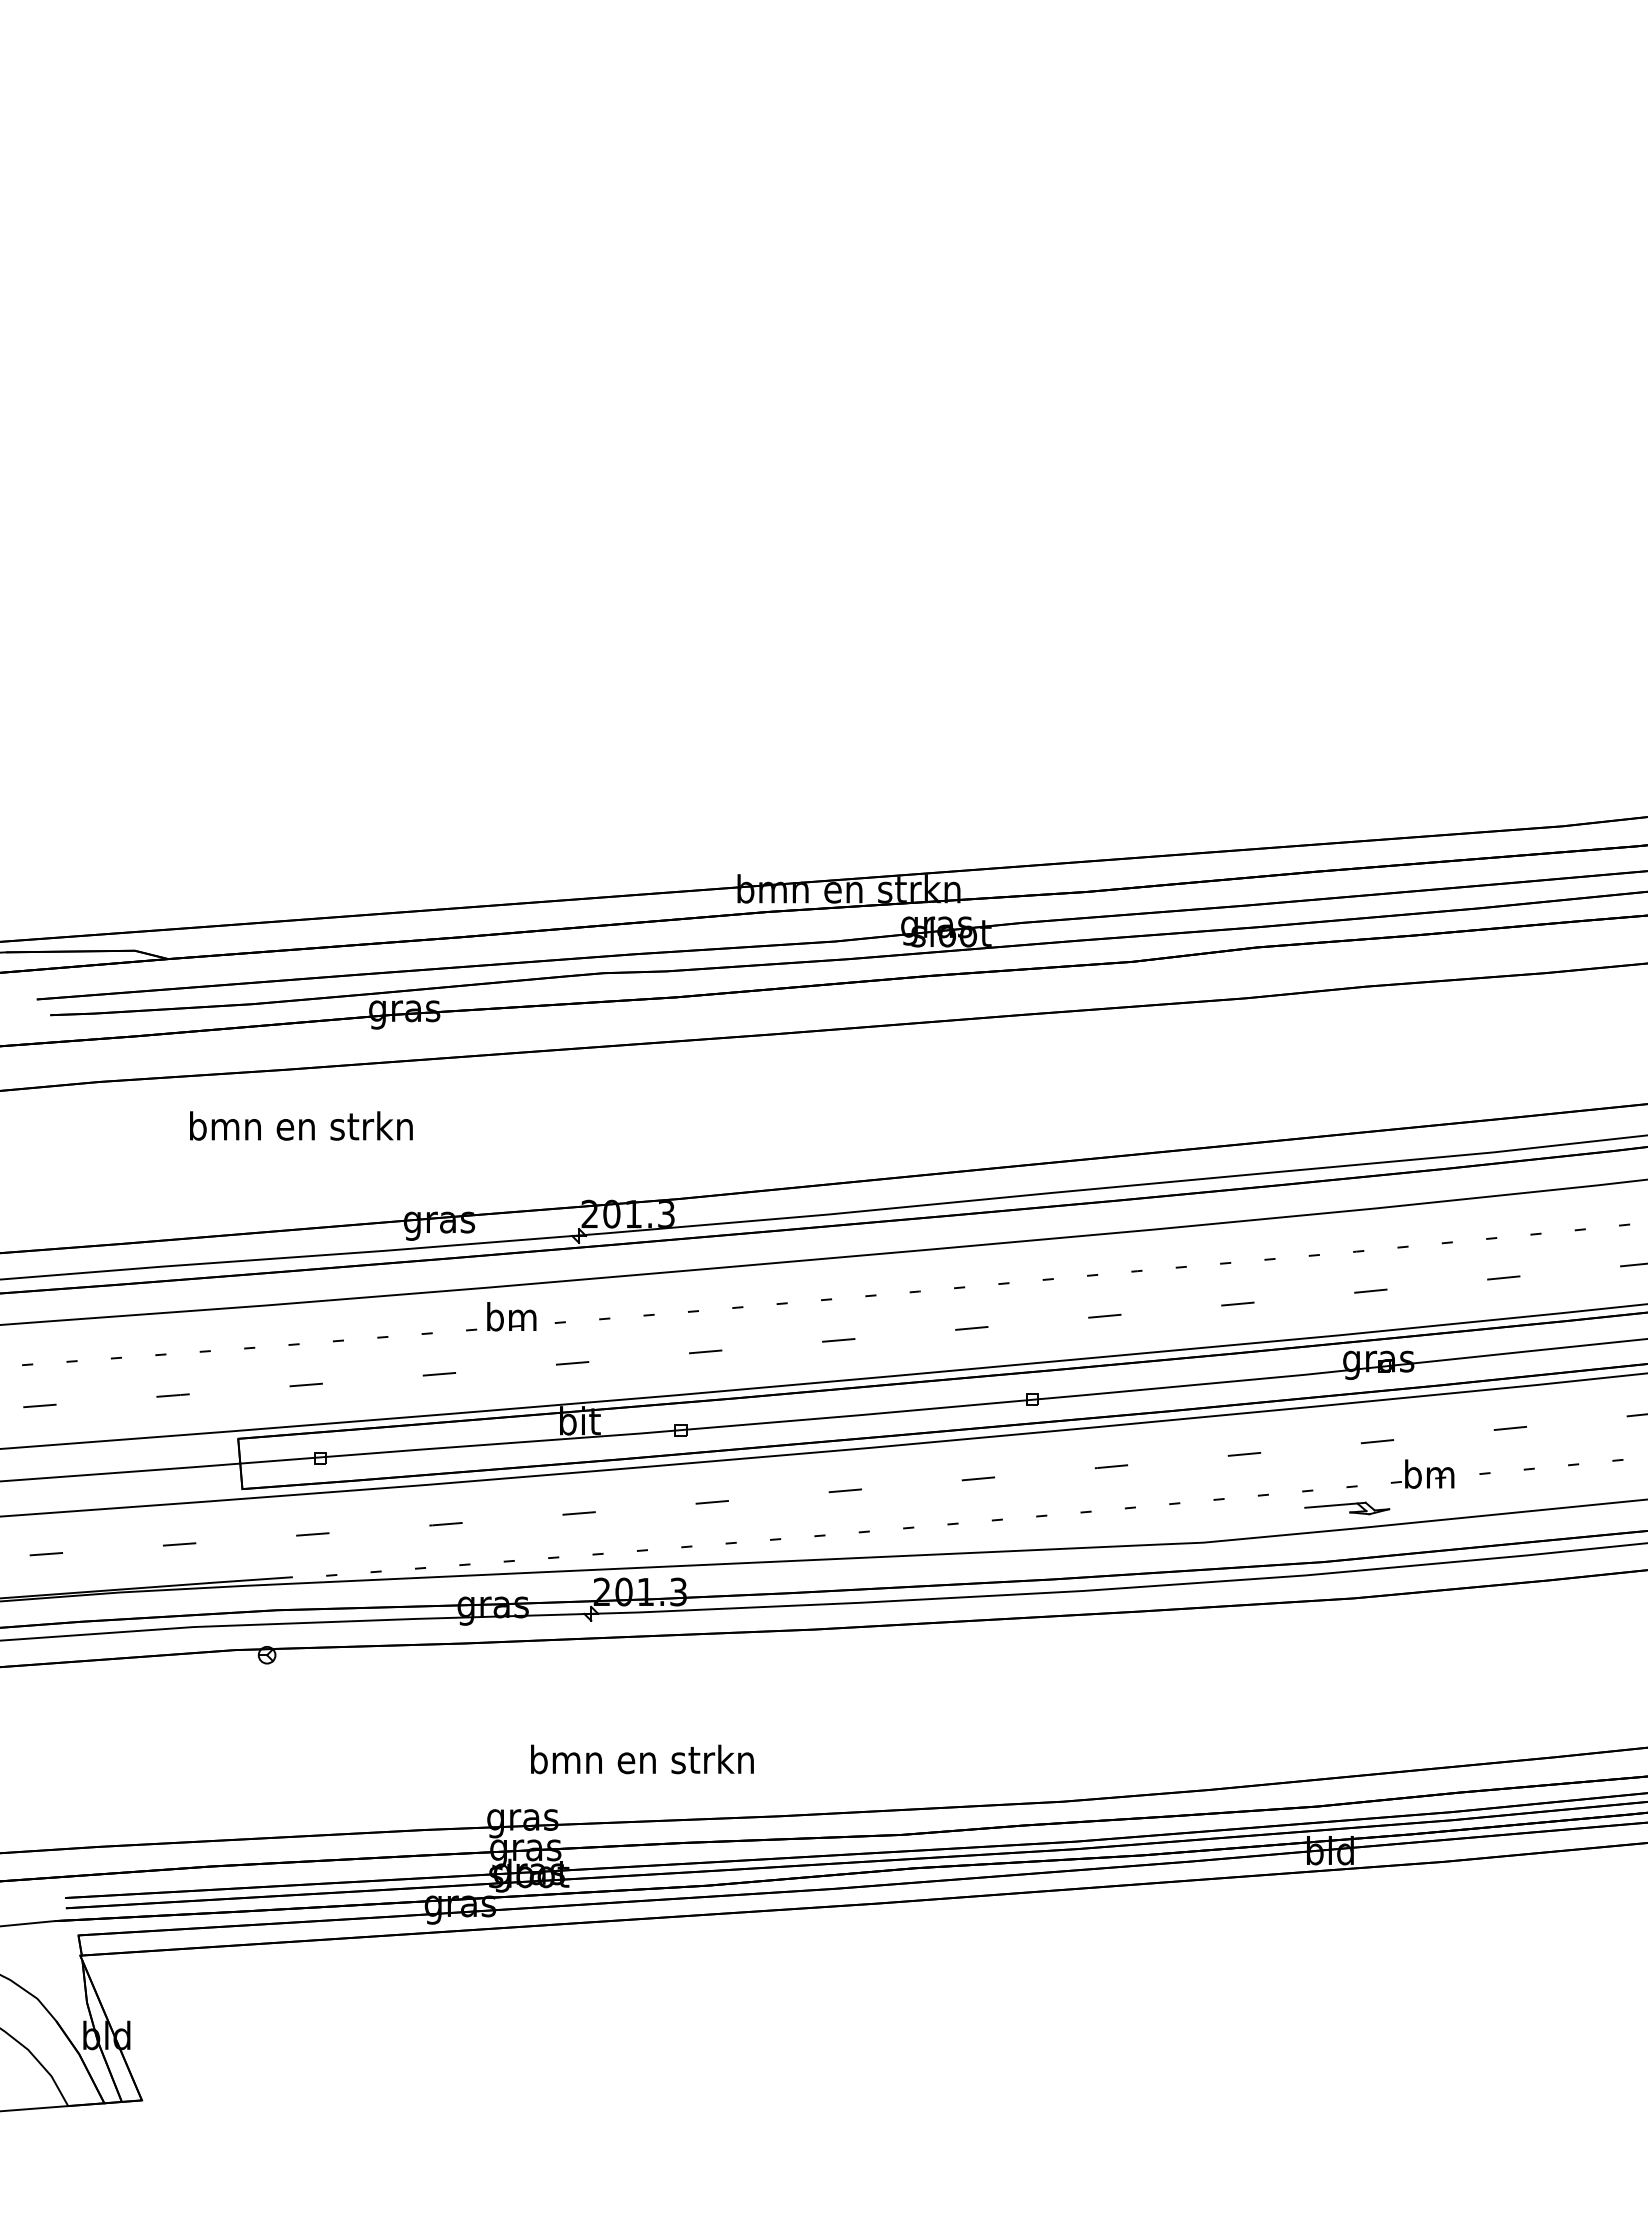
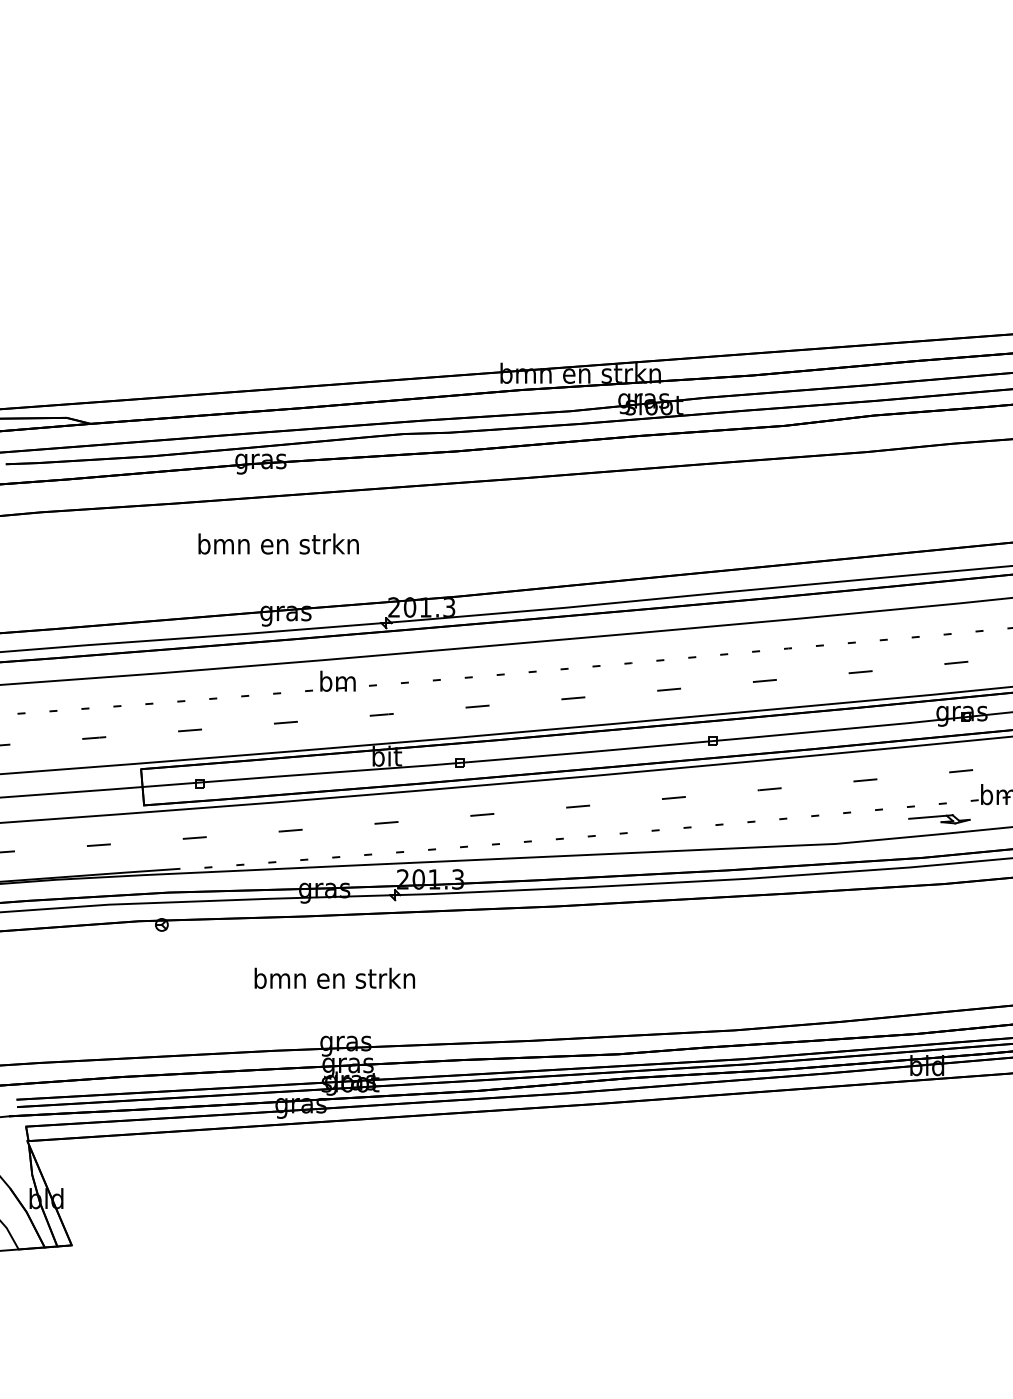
text: (301, 1125) -> (278, 543), moved
text: (642, 1759) -> (334, 978), moved

